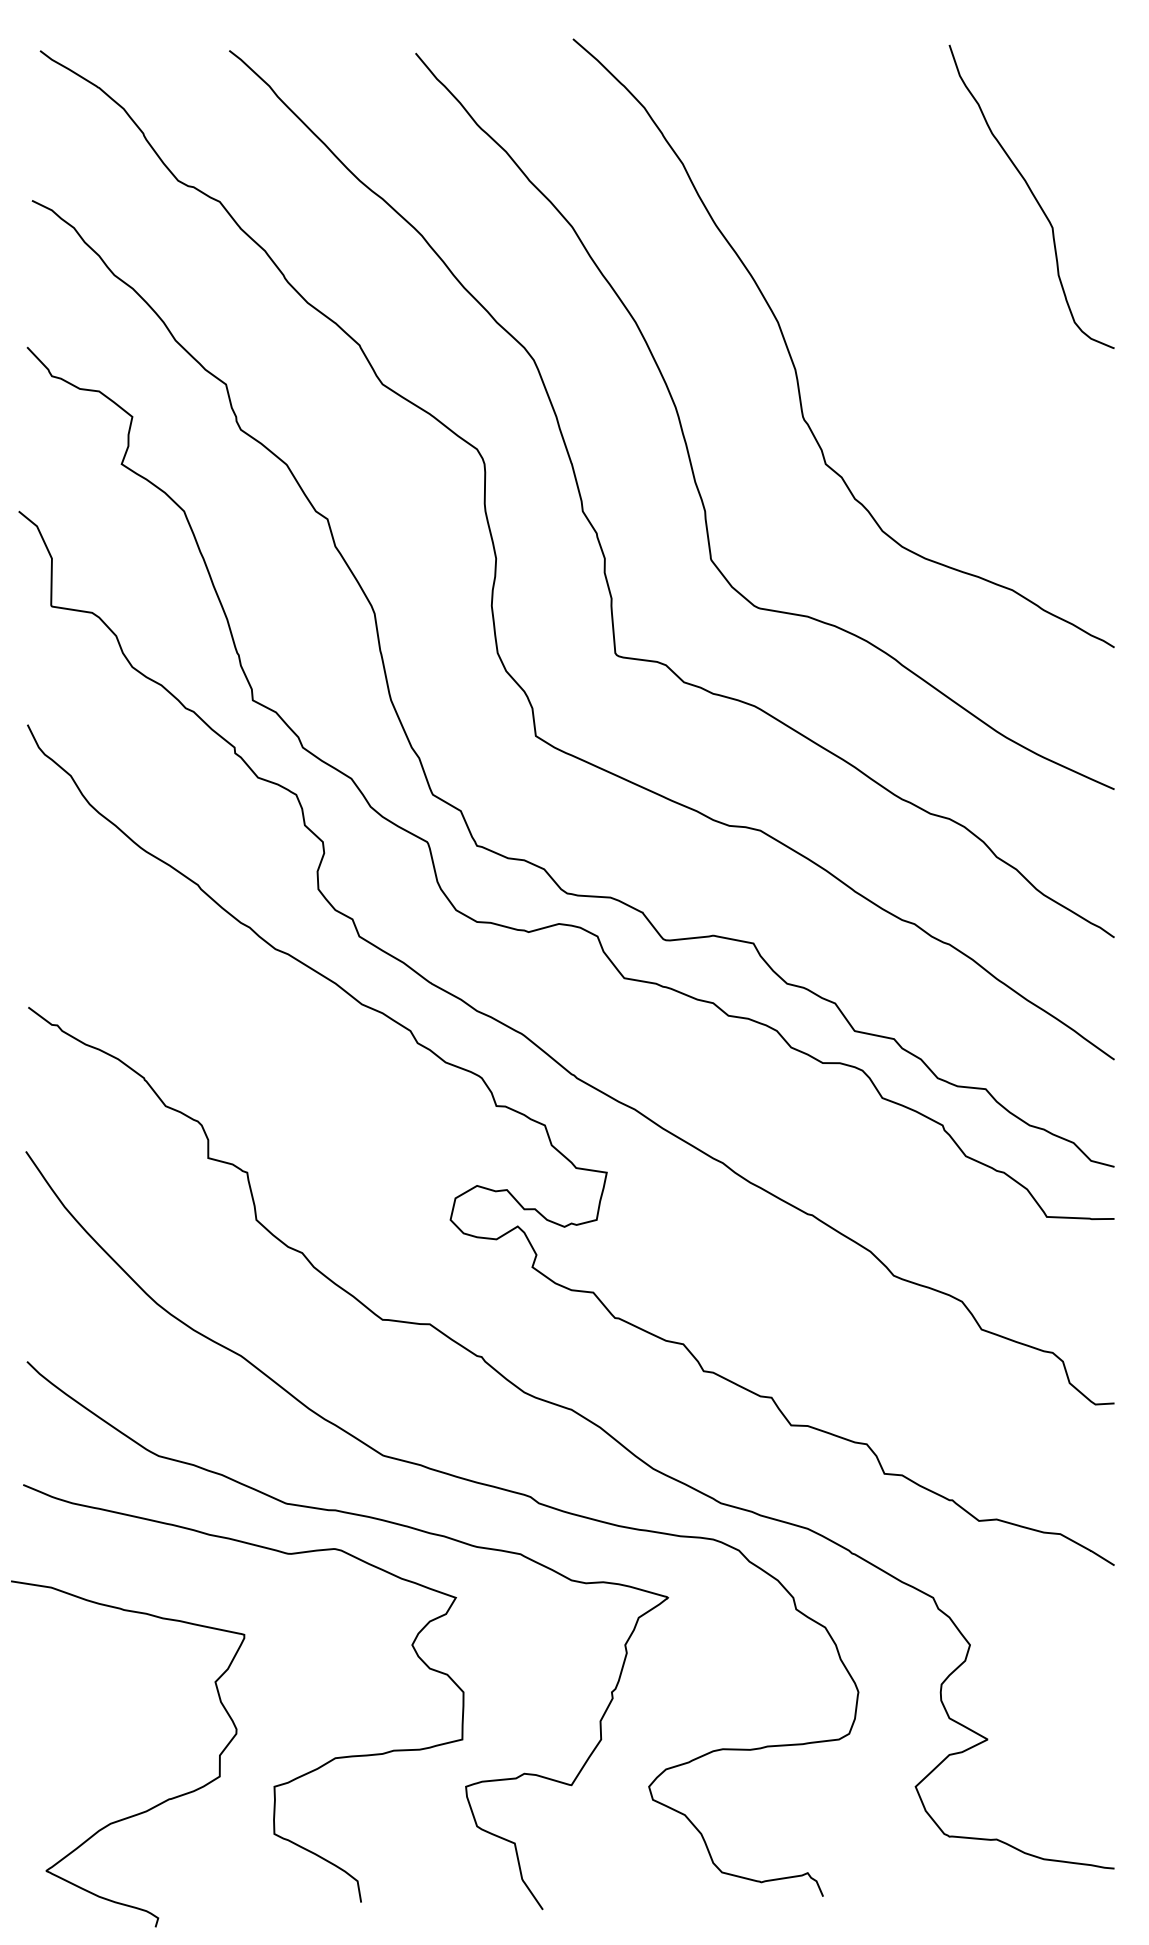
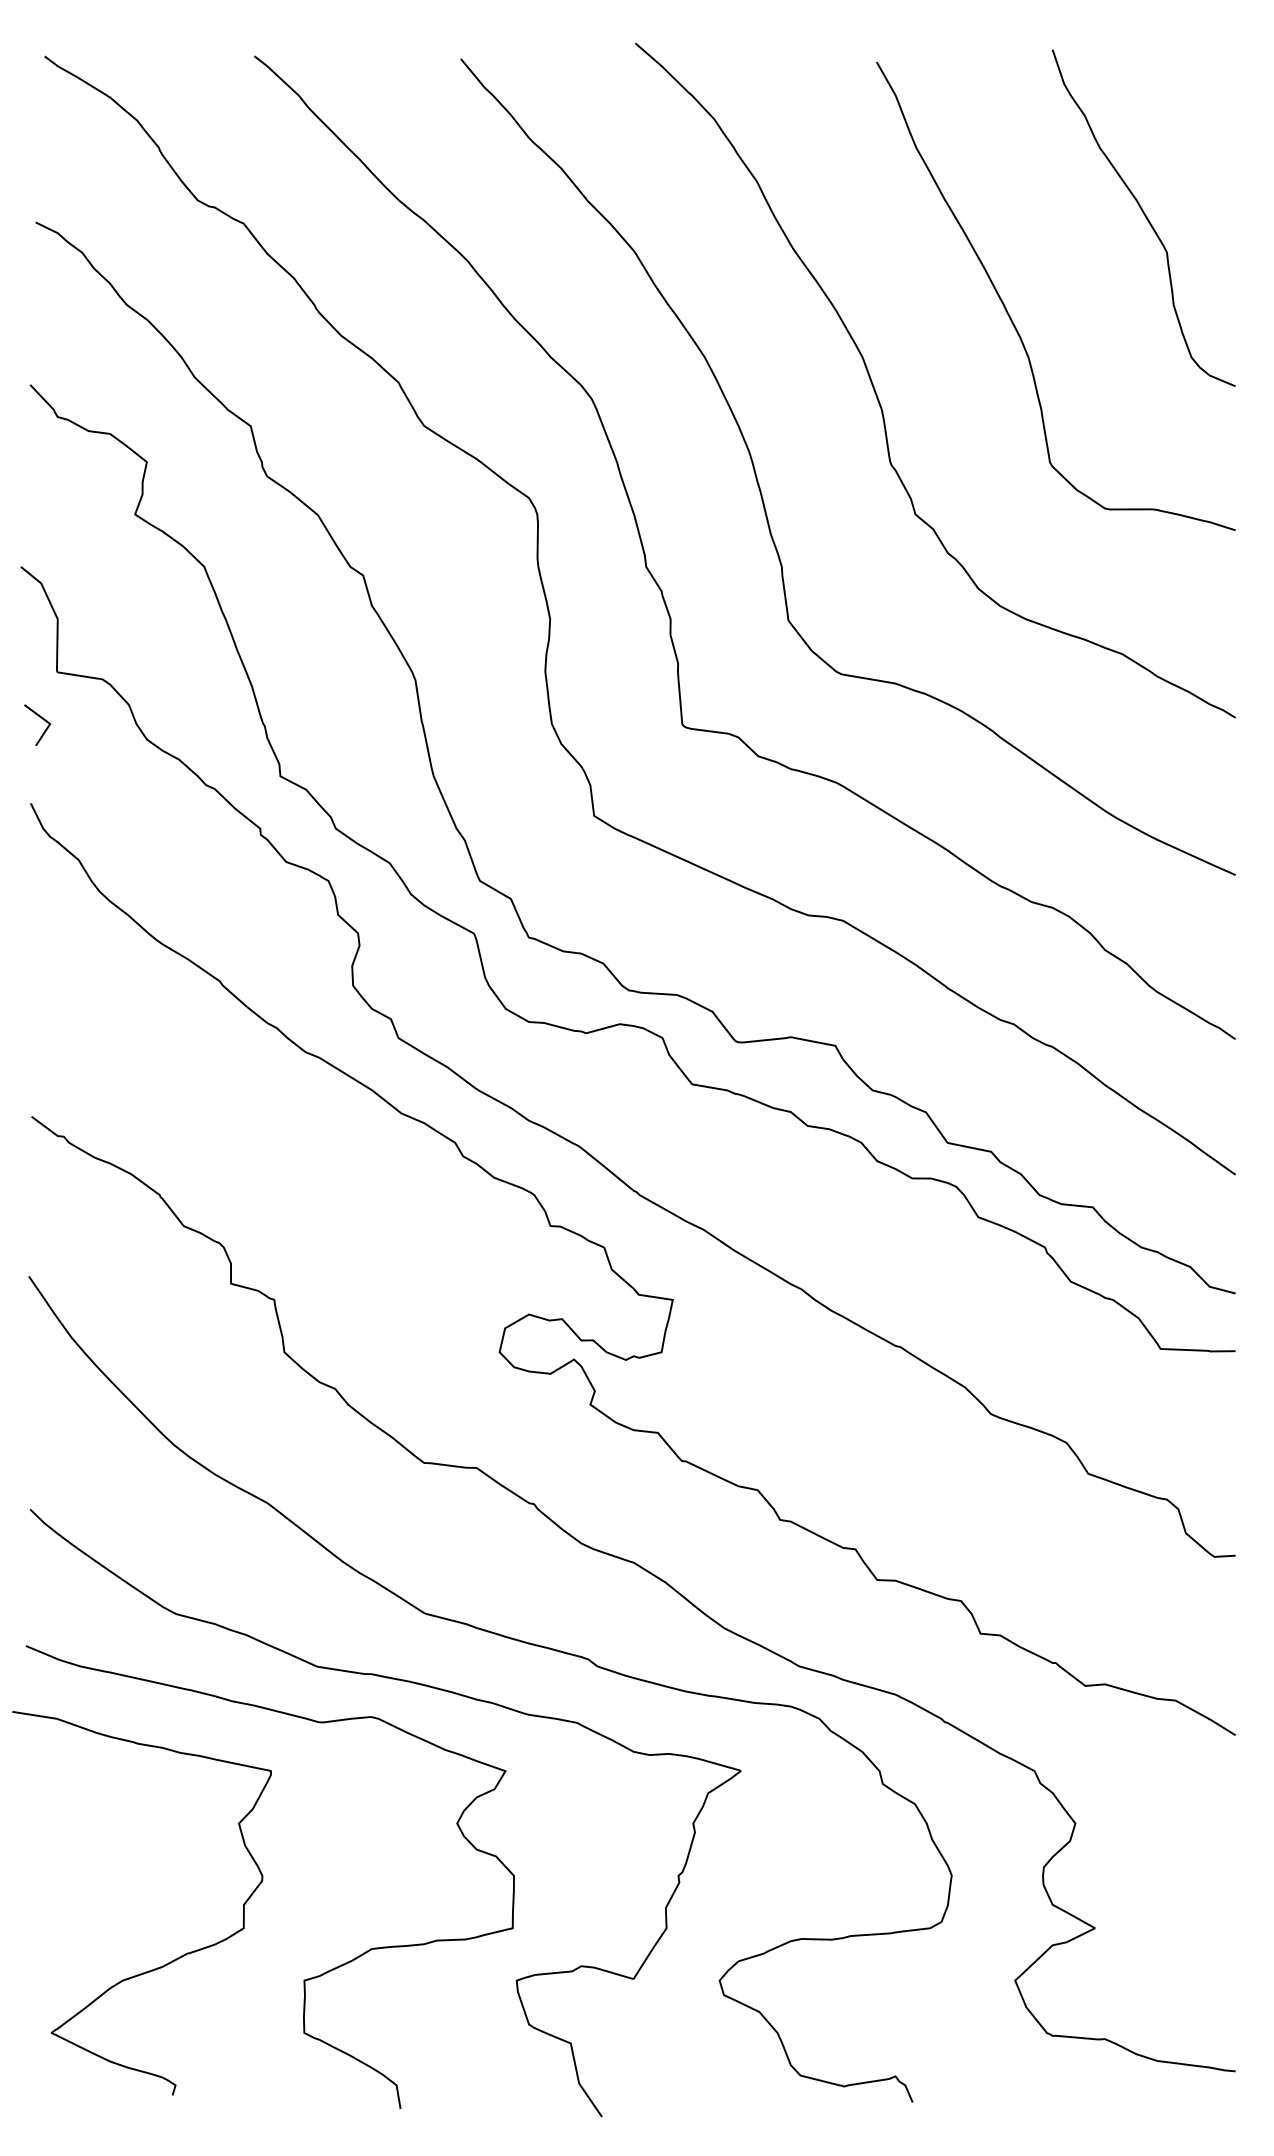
curve: (913, 288) -> (1012, 319), added
line: (35, 647) -> (39, 717), added
curve: (158, 1803) -> (175, 1958), moved

